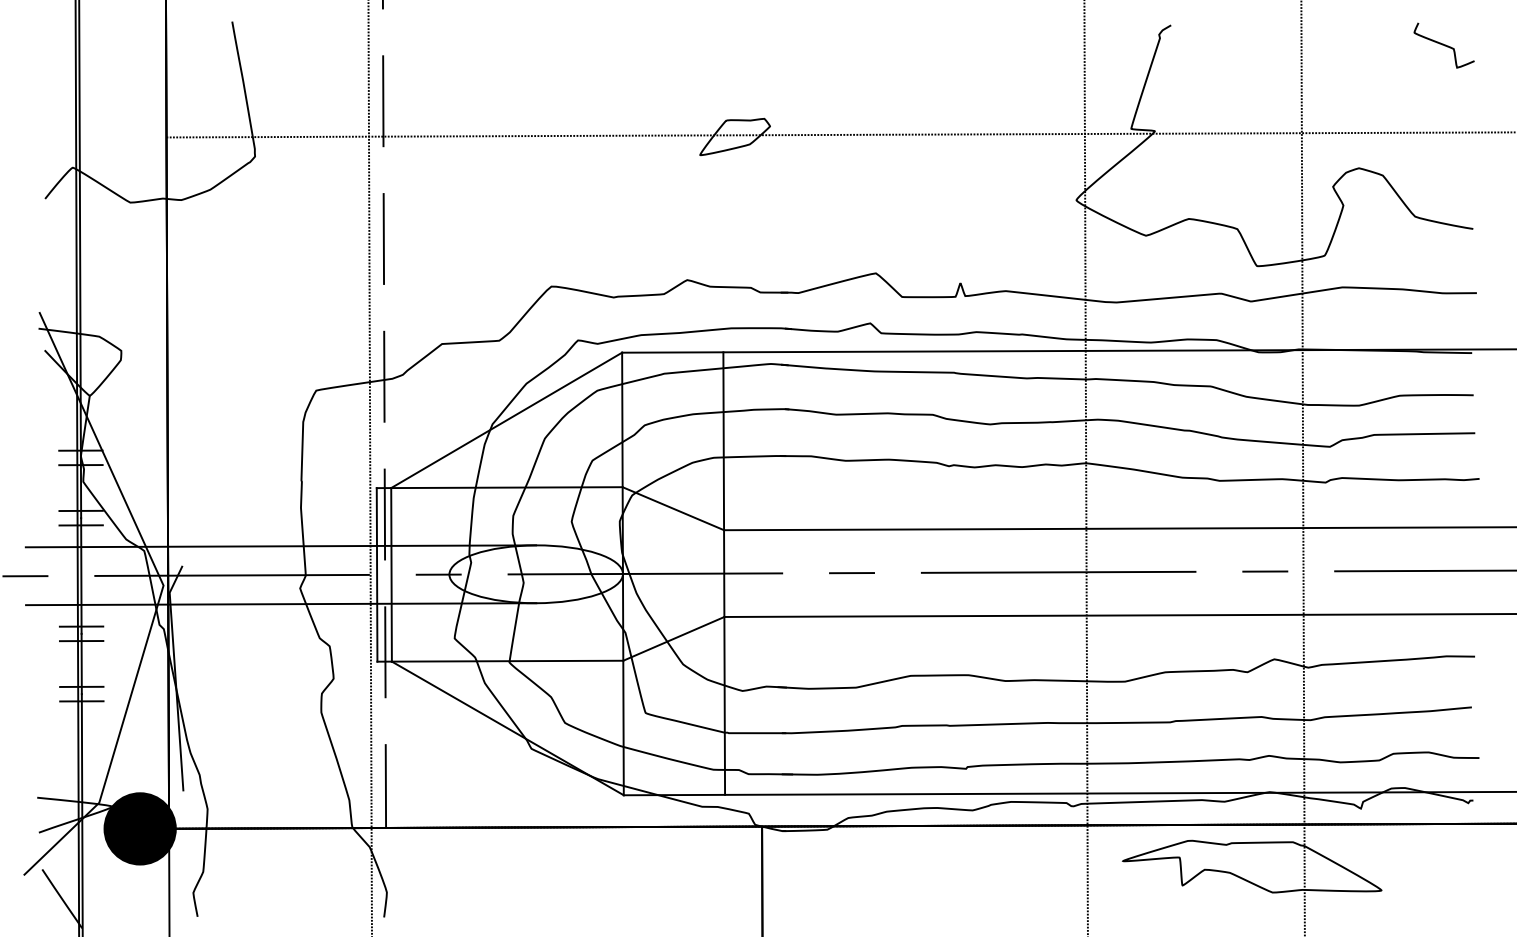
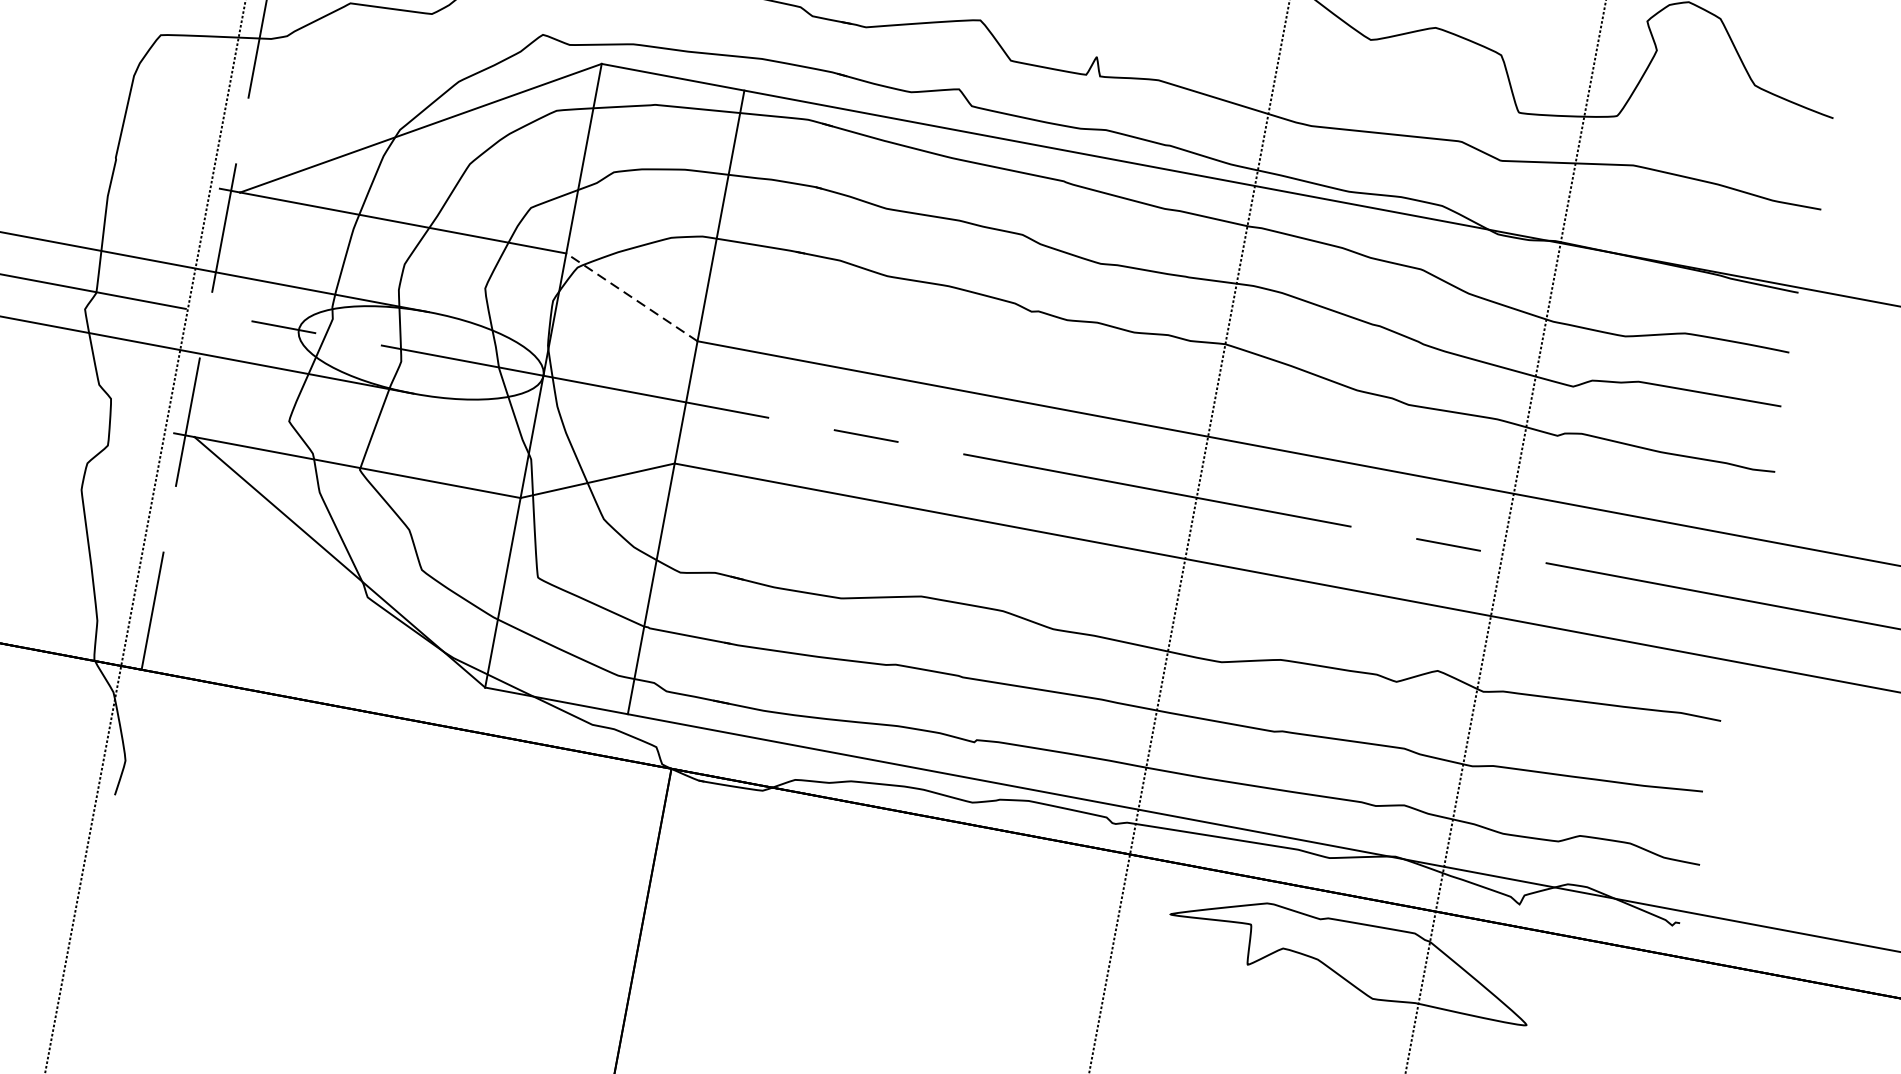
line: (672, 508) -> (630, 296), solid -> dashed
line: (376, 574) -> (196, 310), removed
line: (391, 574) -> (217, 314), removed

